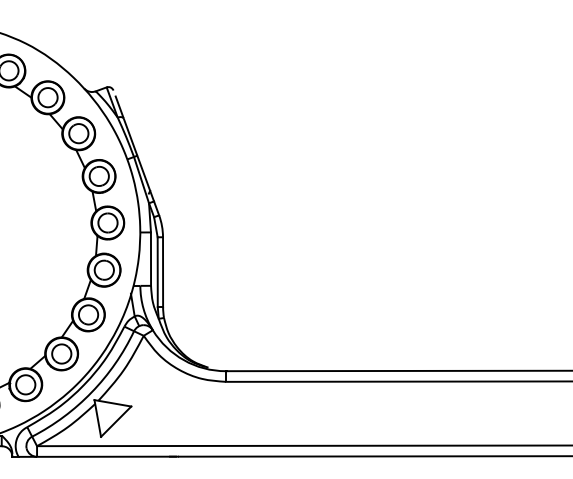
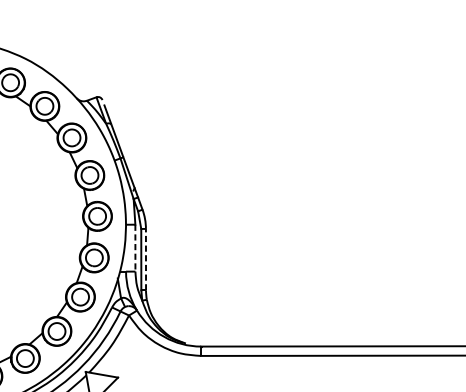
line: (151, 259) -> (135, 248), solid -> dashed
line: (163, 272) -> (146, 259), solid -> dashed

